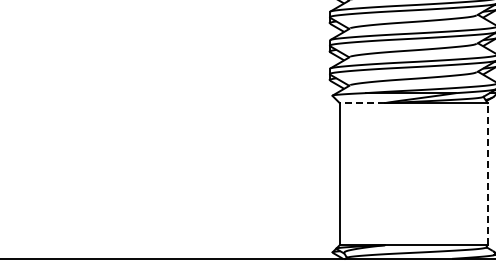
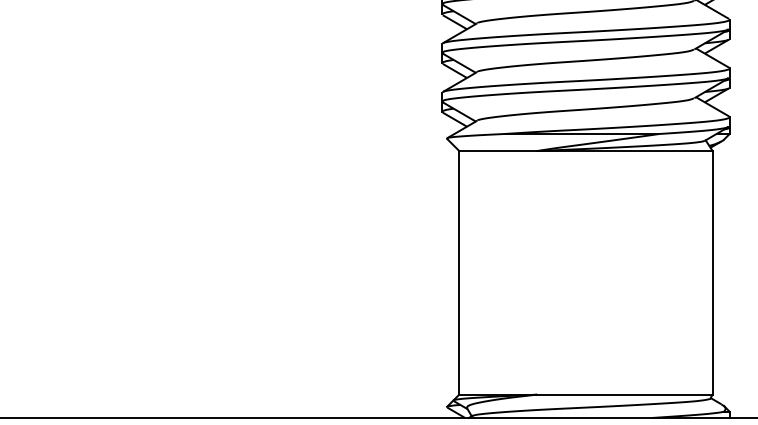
line: (362, 103) -> (498, 151), dashed -> solid
line: (487, 173) -> (712, 271), dashed -> solid

